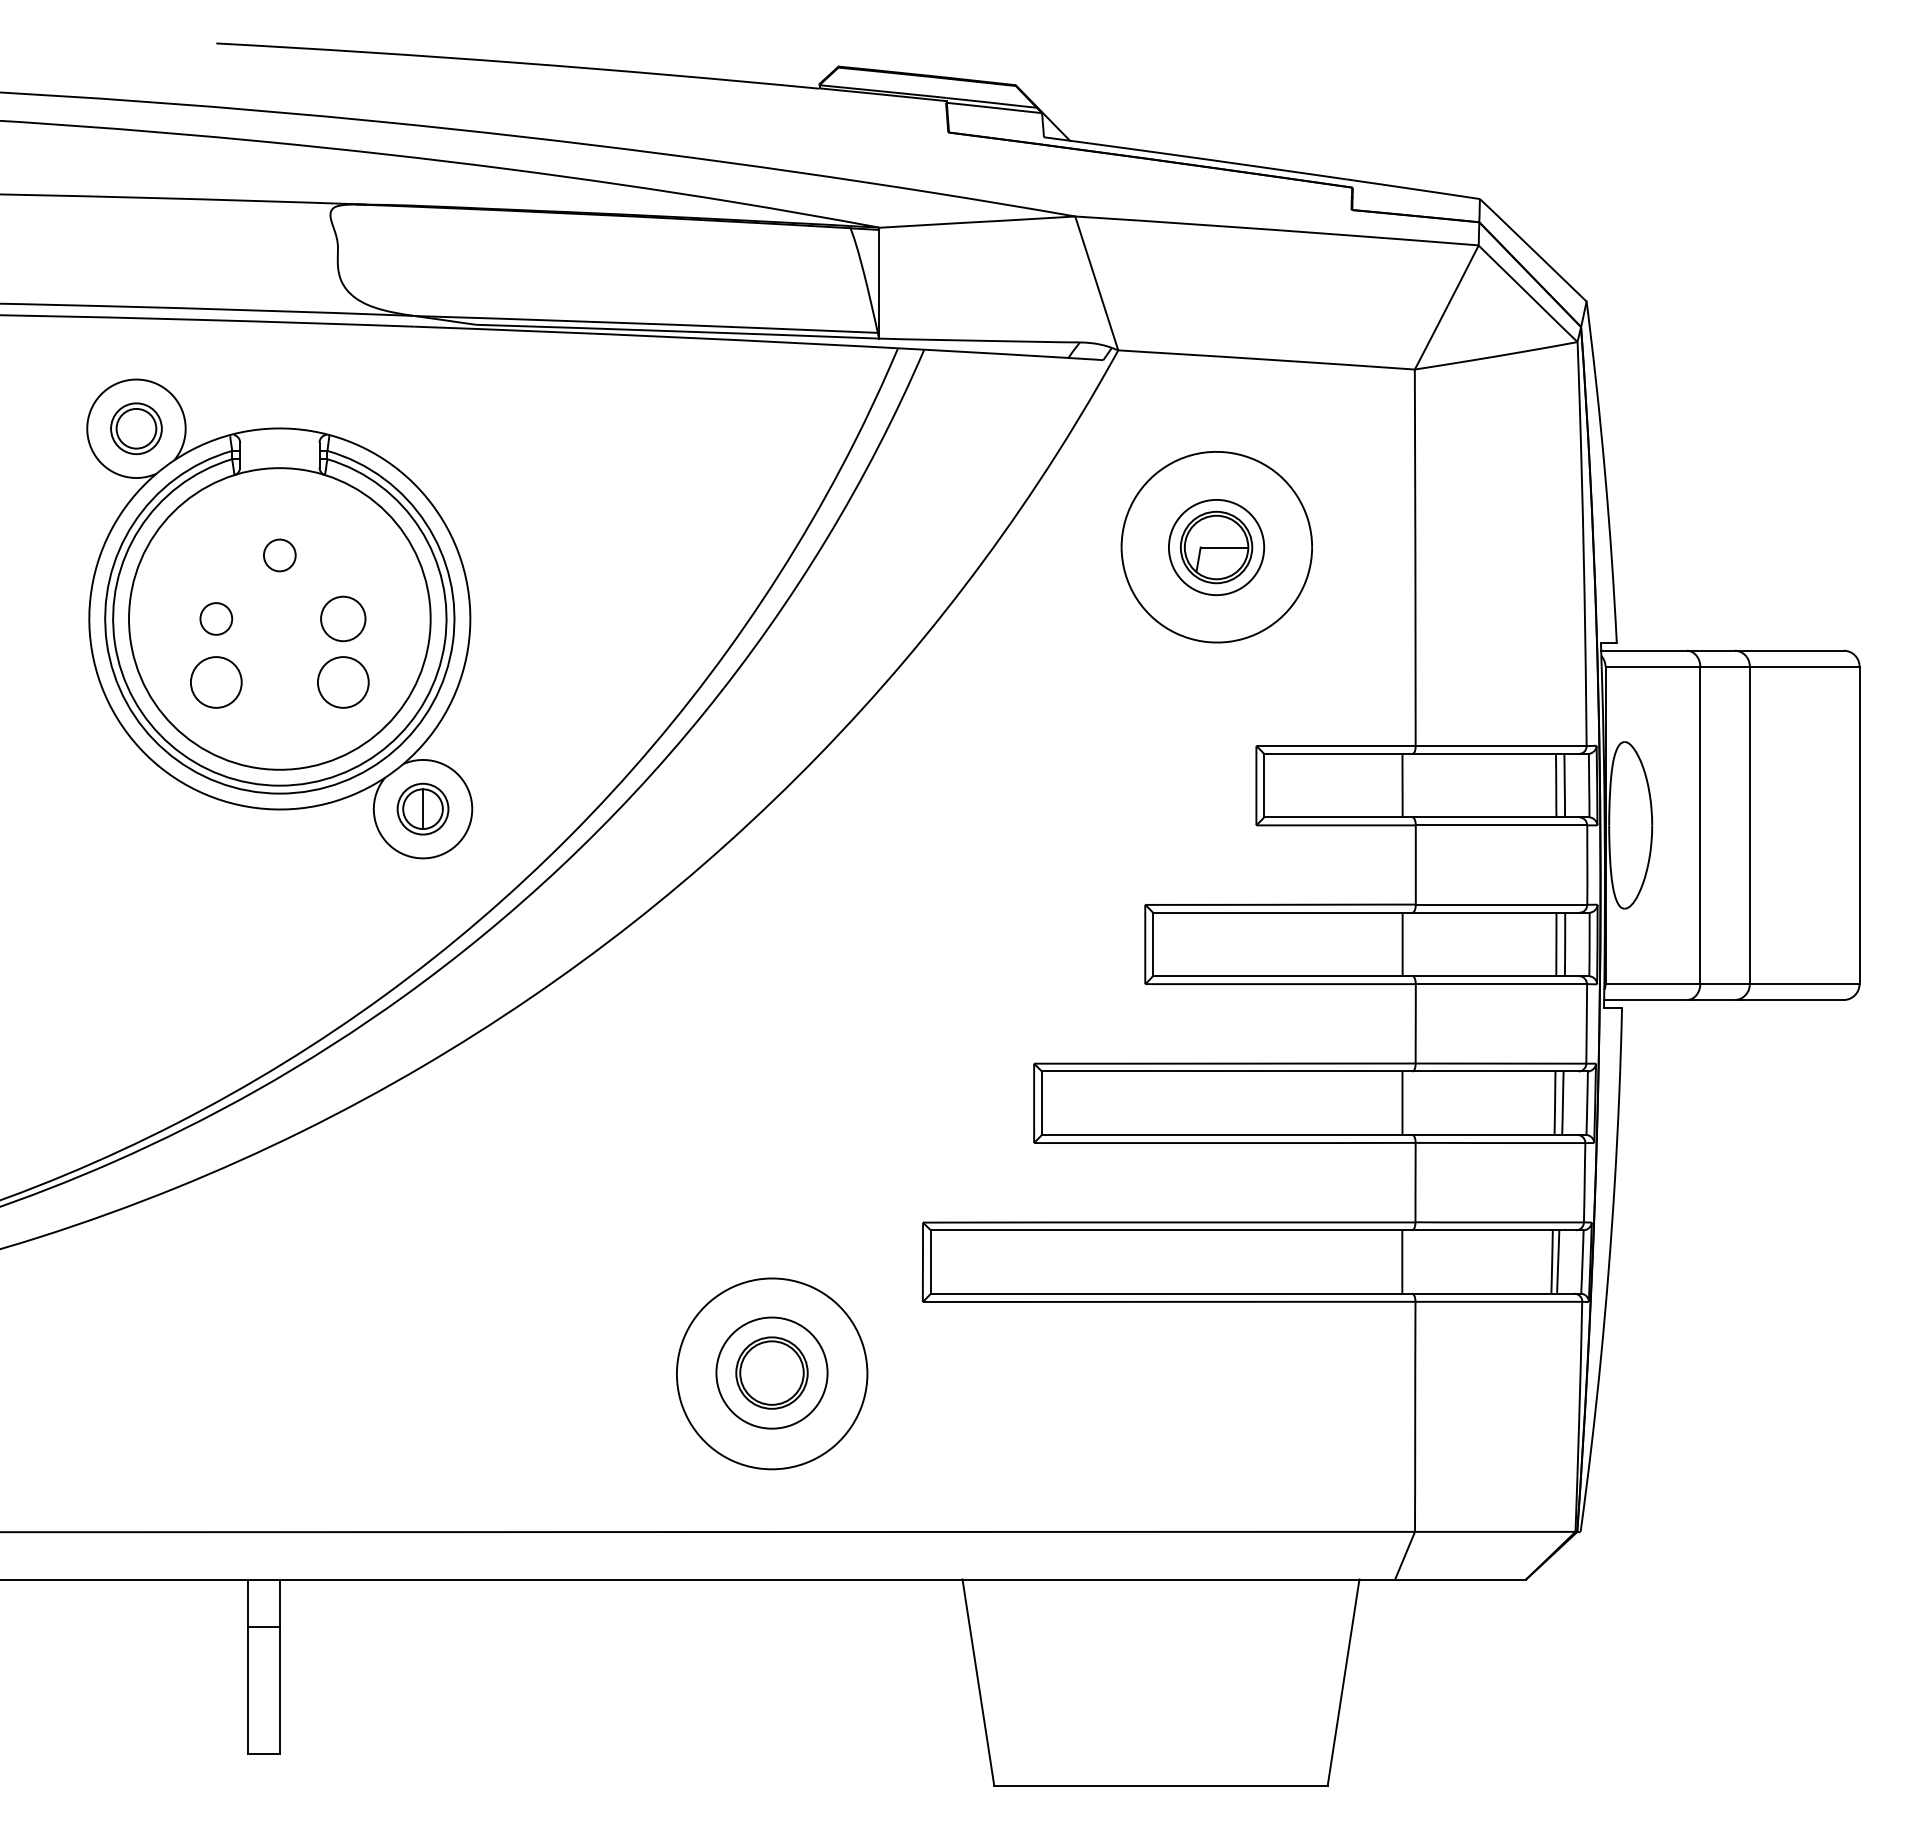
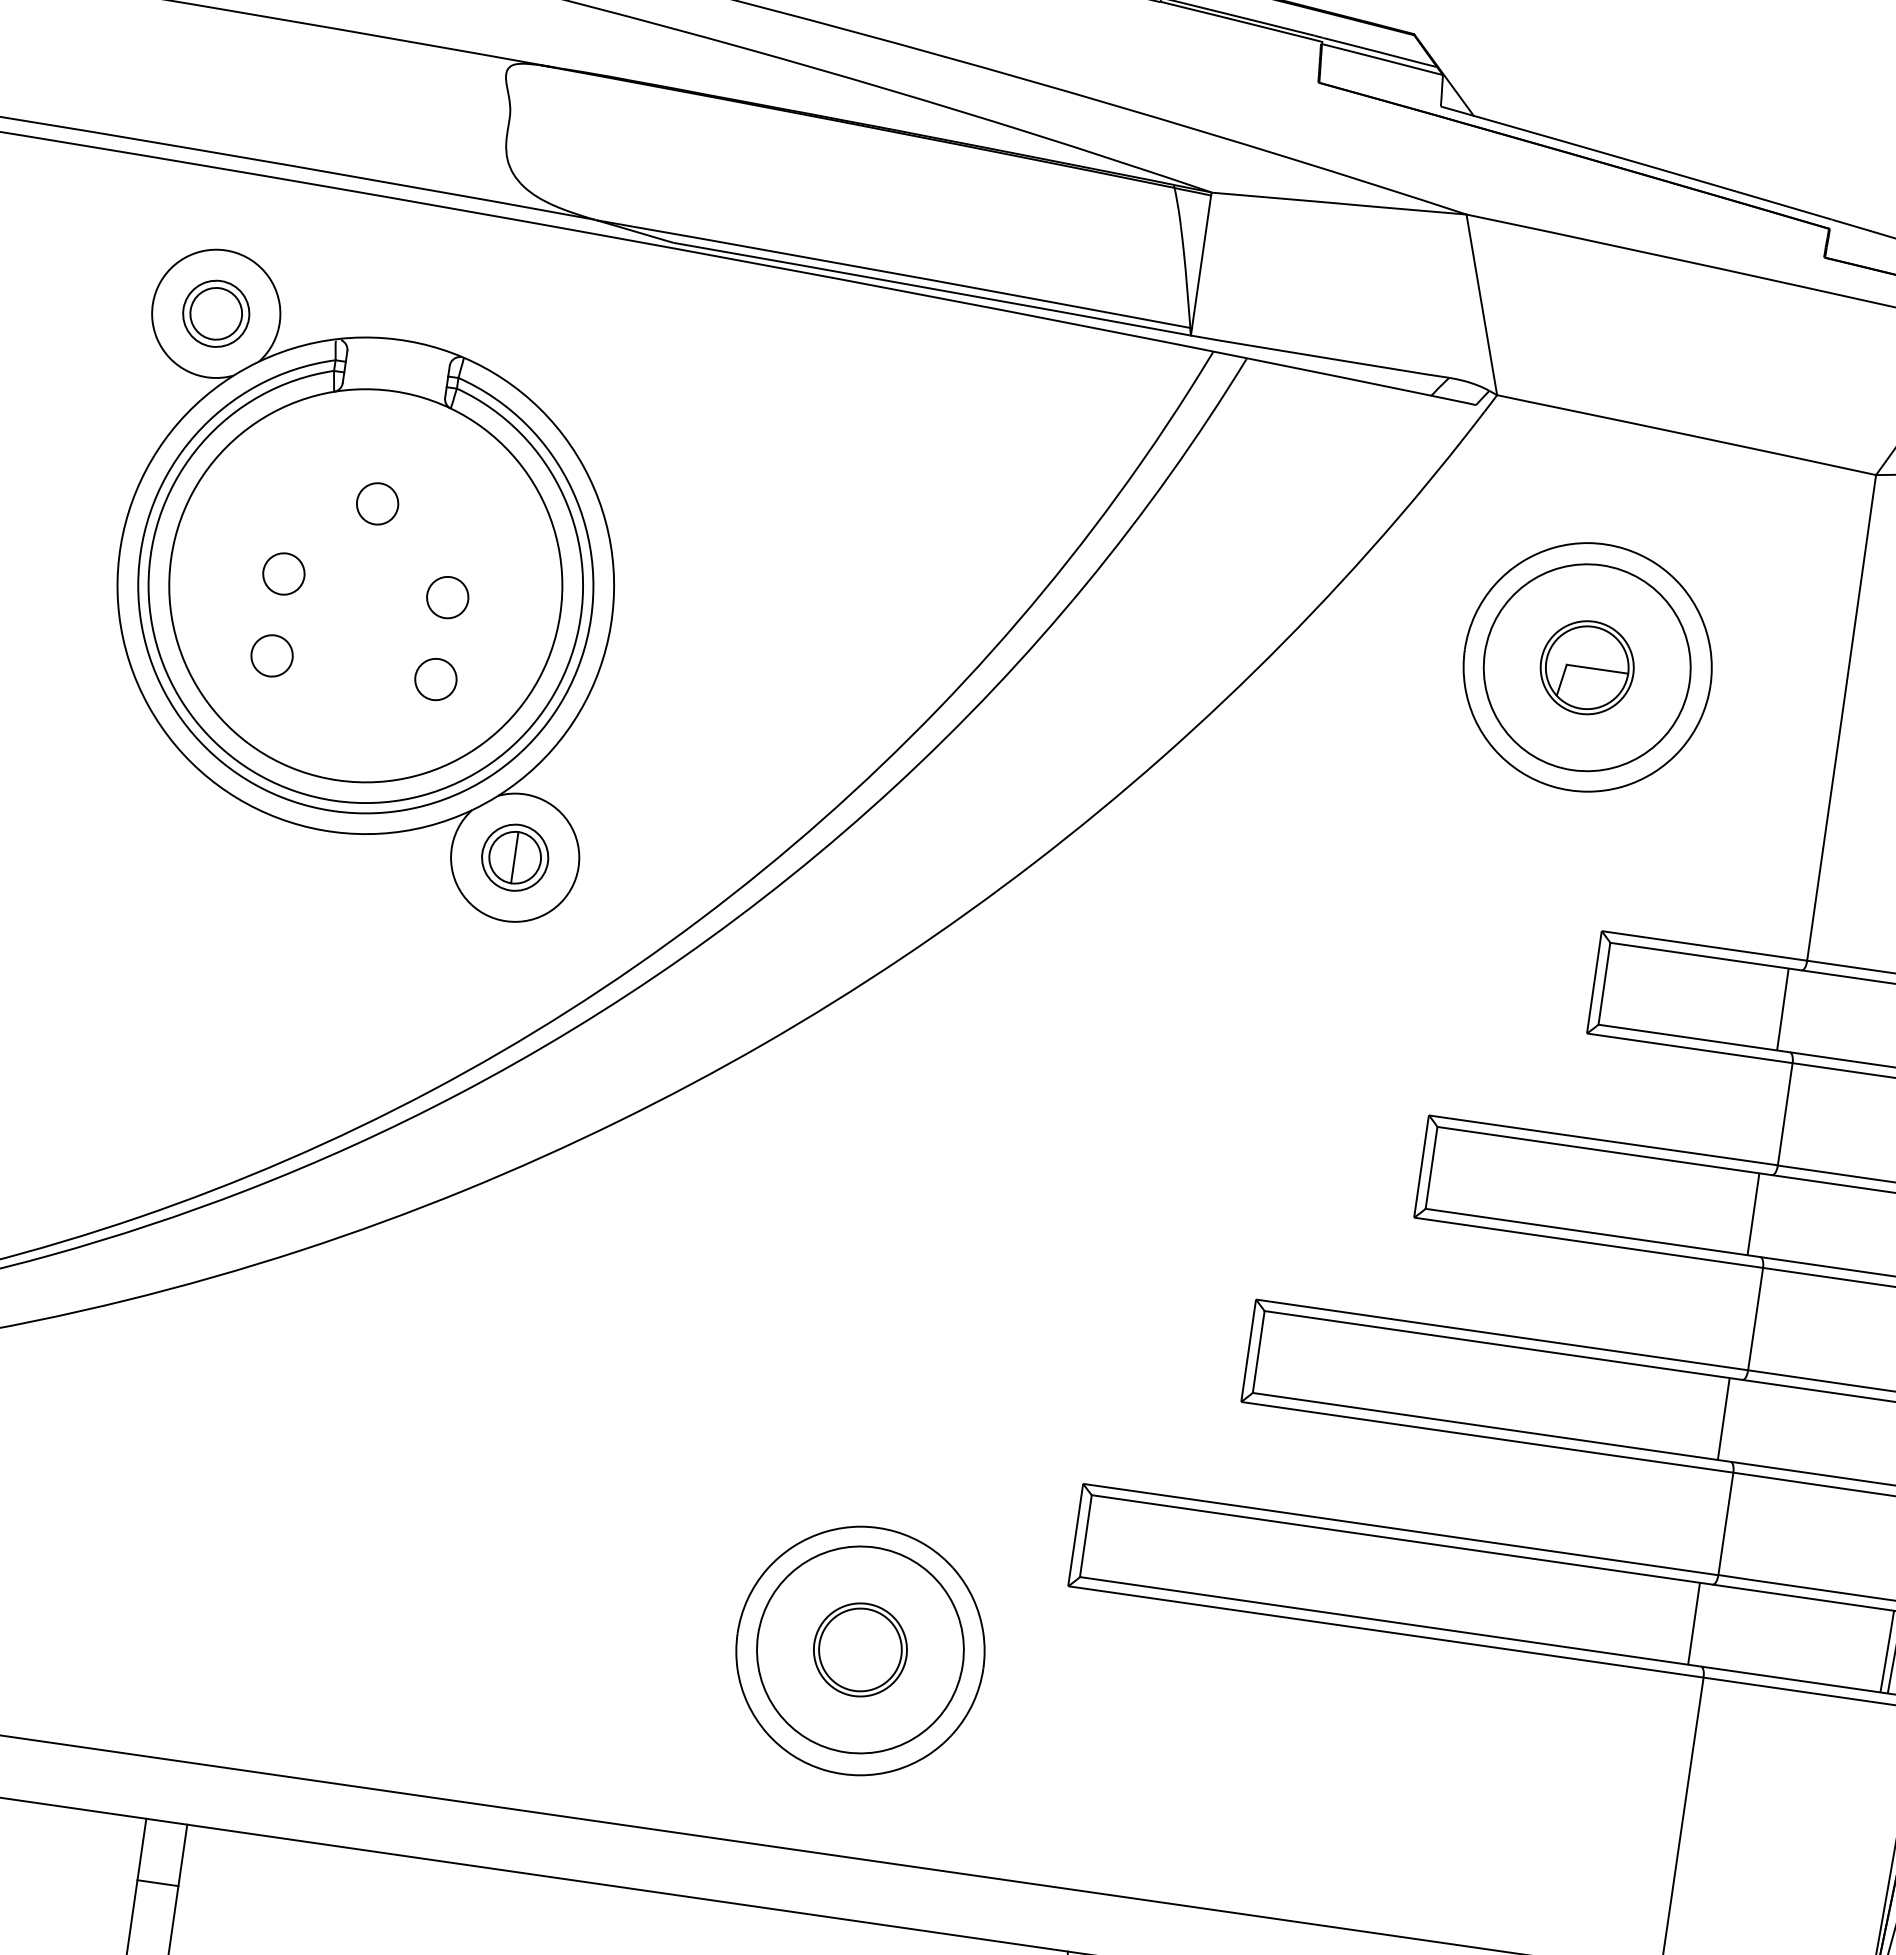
circle: (1216, 547) -> (1587, 667), size x1.67
circle: (343, 618) -> (448, 597), size x0.71
circle: (216, 682) -> (272, 655), size x0.62
circle: (343, 682) -> (436, 679), size x0.62
circle: (771, 1372) -> (859, 1649), size x1.43

